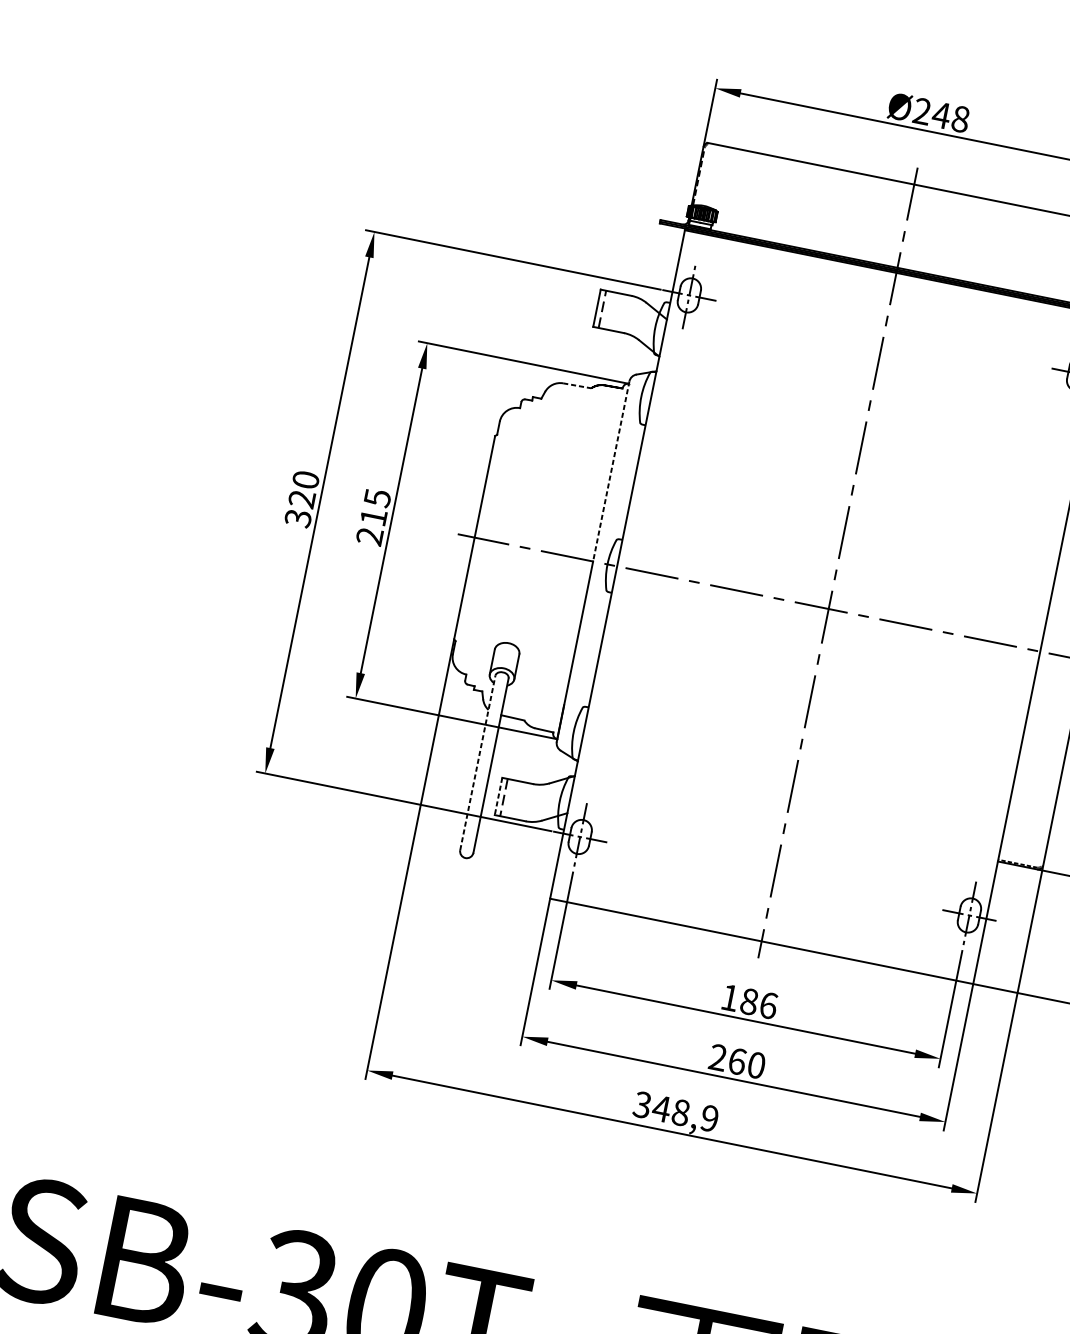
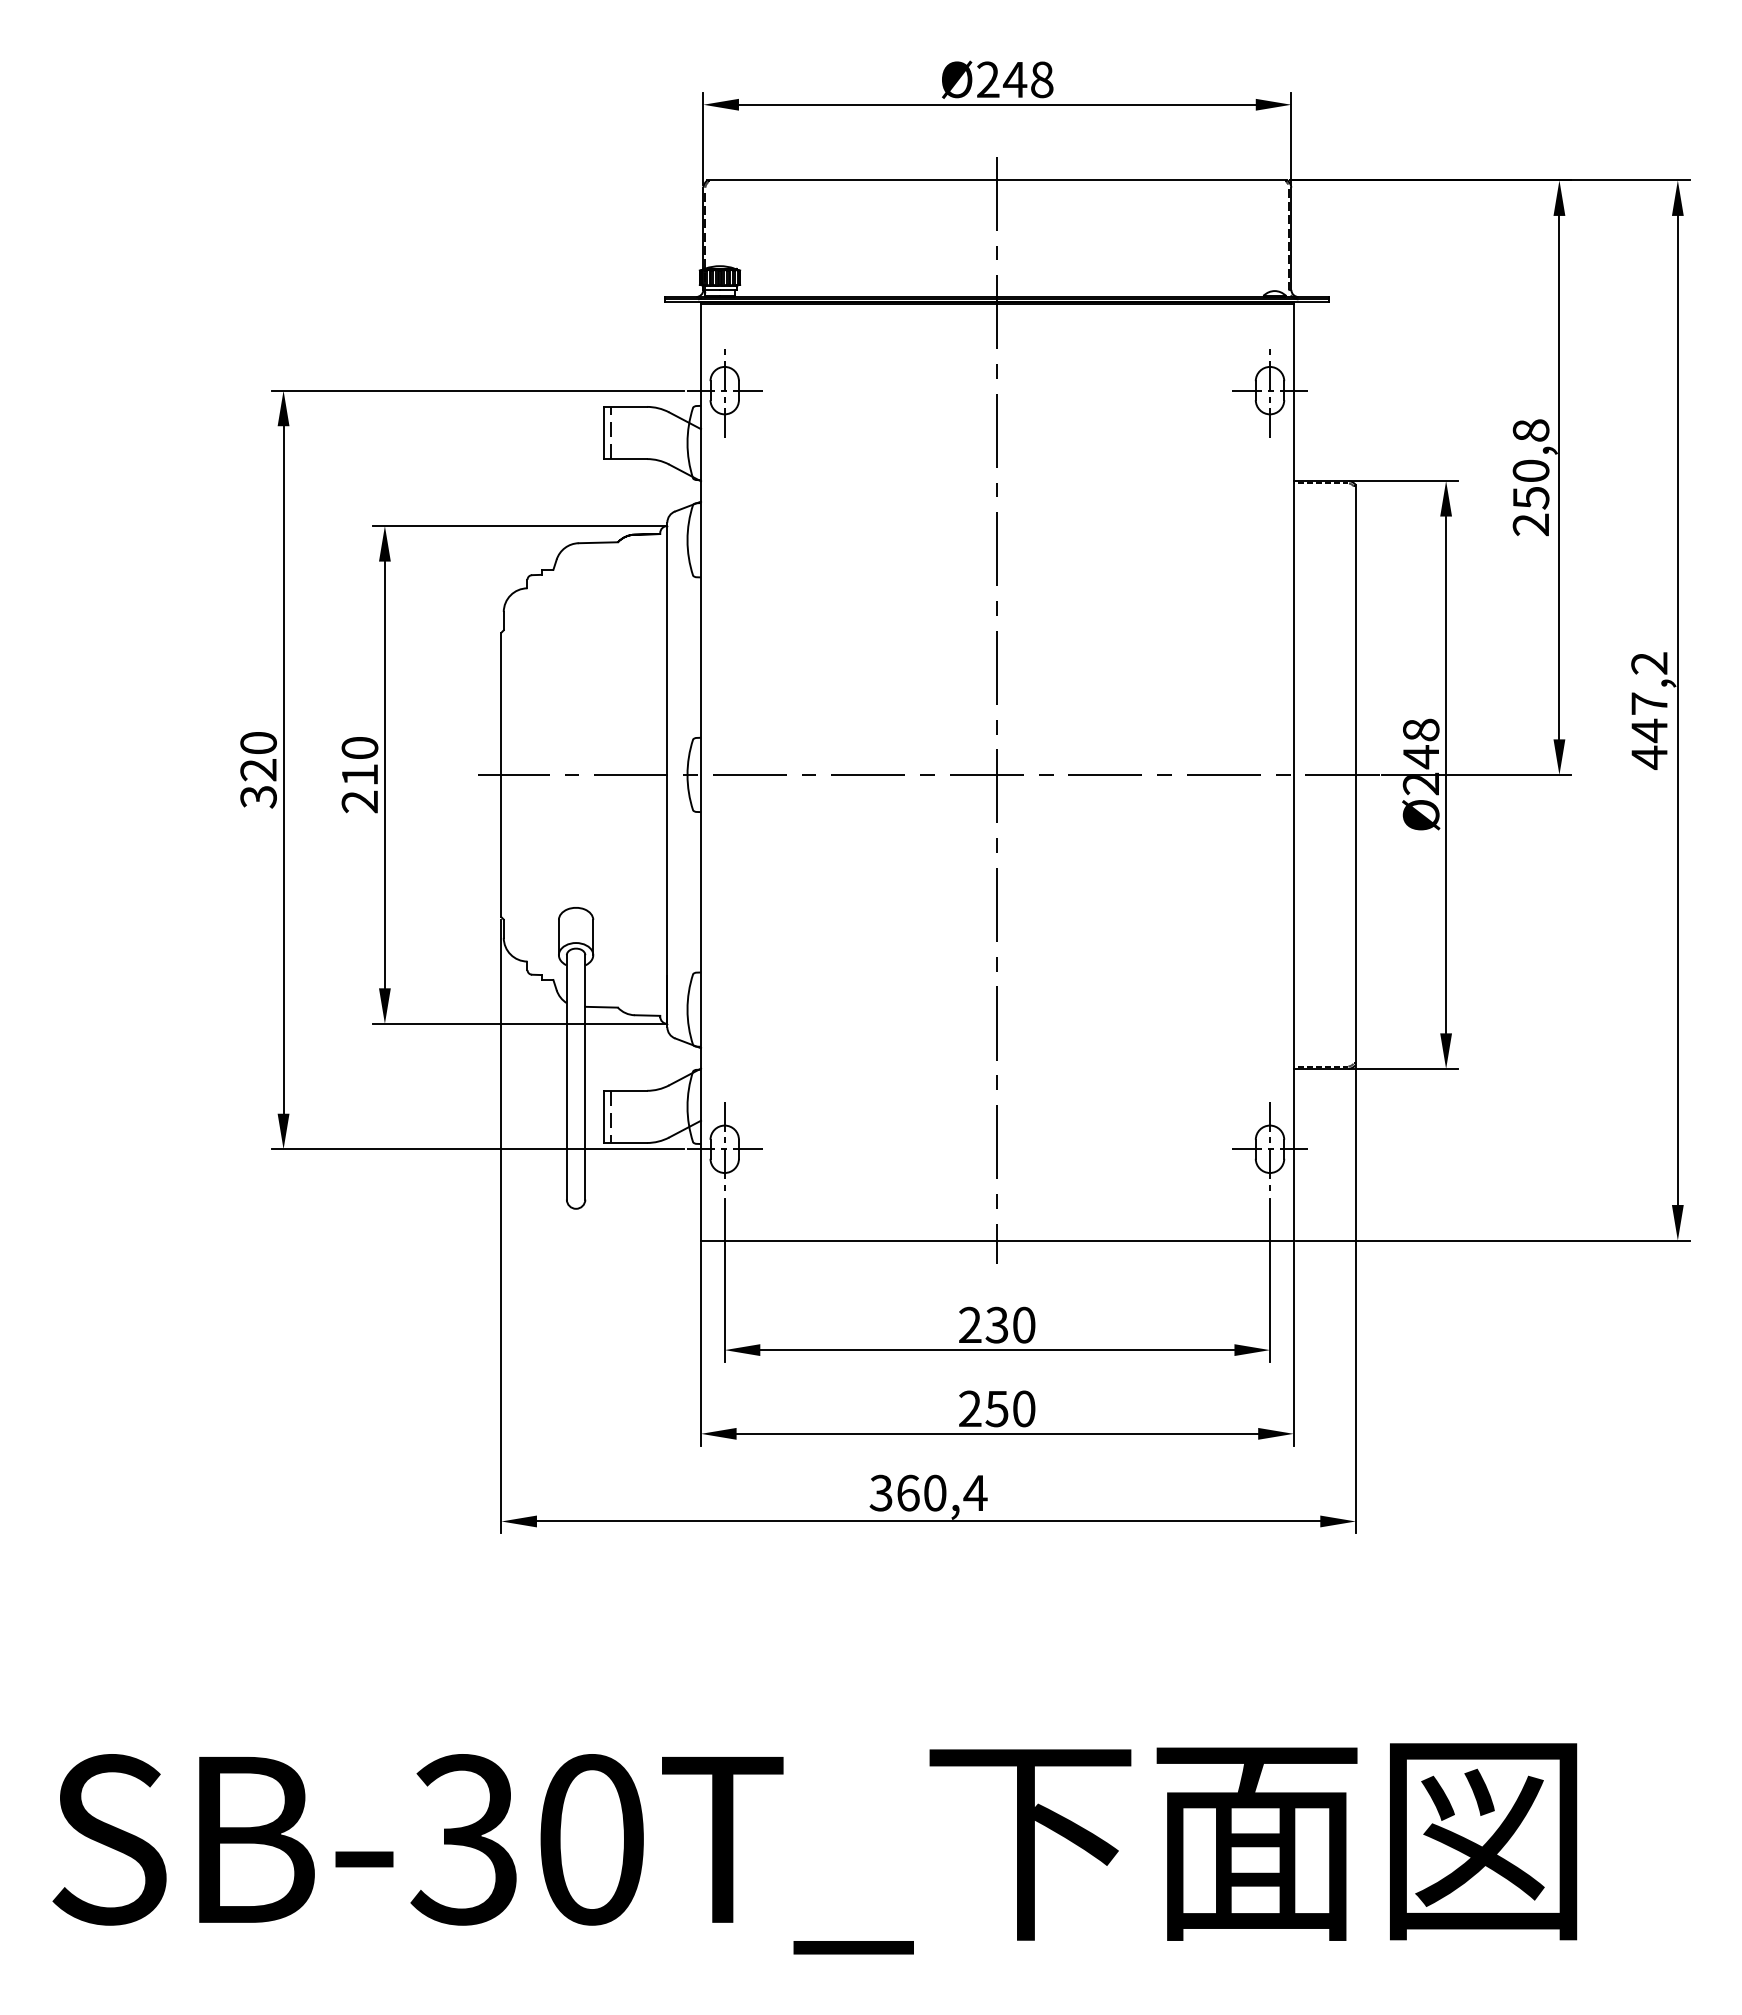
line: (577, 385) -> (598, 542), dashed -> solid
line: (611, 471) -> (667, 649), dashed -> solid
text: (377, 498) -> (359, 748), 215 -> 210
line: (477, 762) -> (566, 1076), dashed -> solid
line: (498, 796) -> (603, 1117), dashed -> solid
text: (749, 1001) -> (997, 1324), 186 -> 230
text: (736, 1061) -> (996, 1408), 260 -> 250
text: (685, 1113) -> (941, 1492), 348,9 -> 360,4

